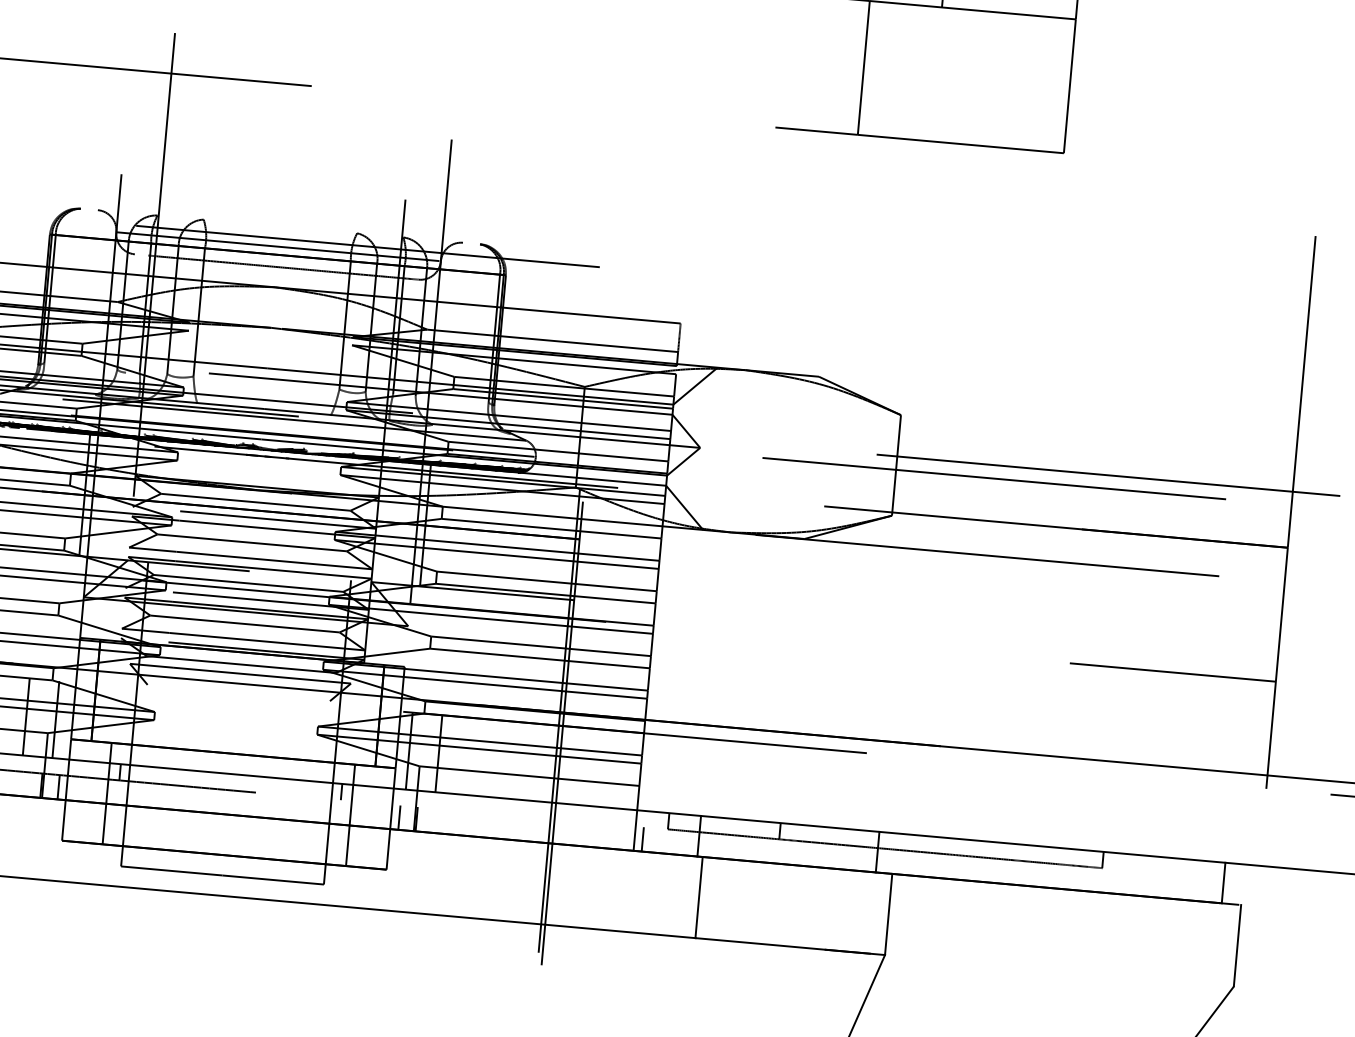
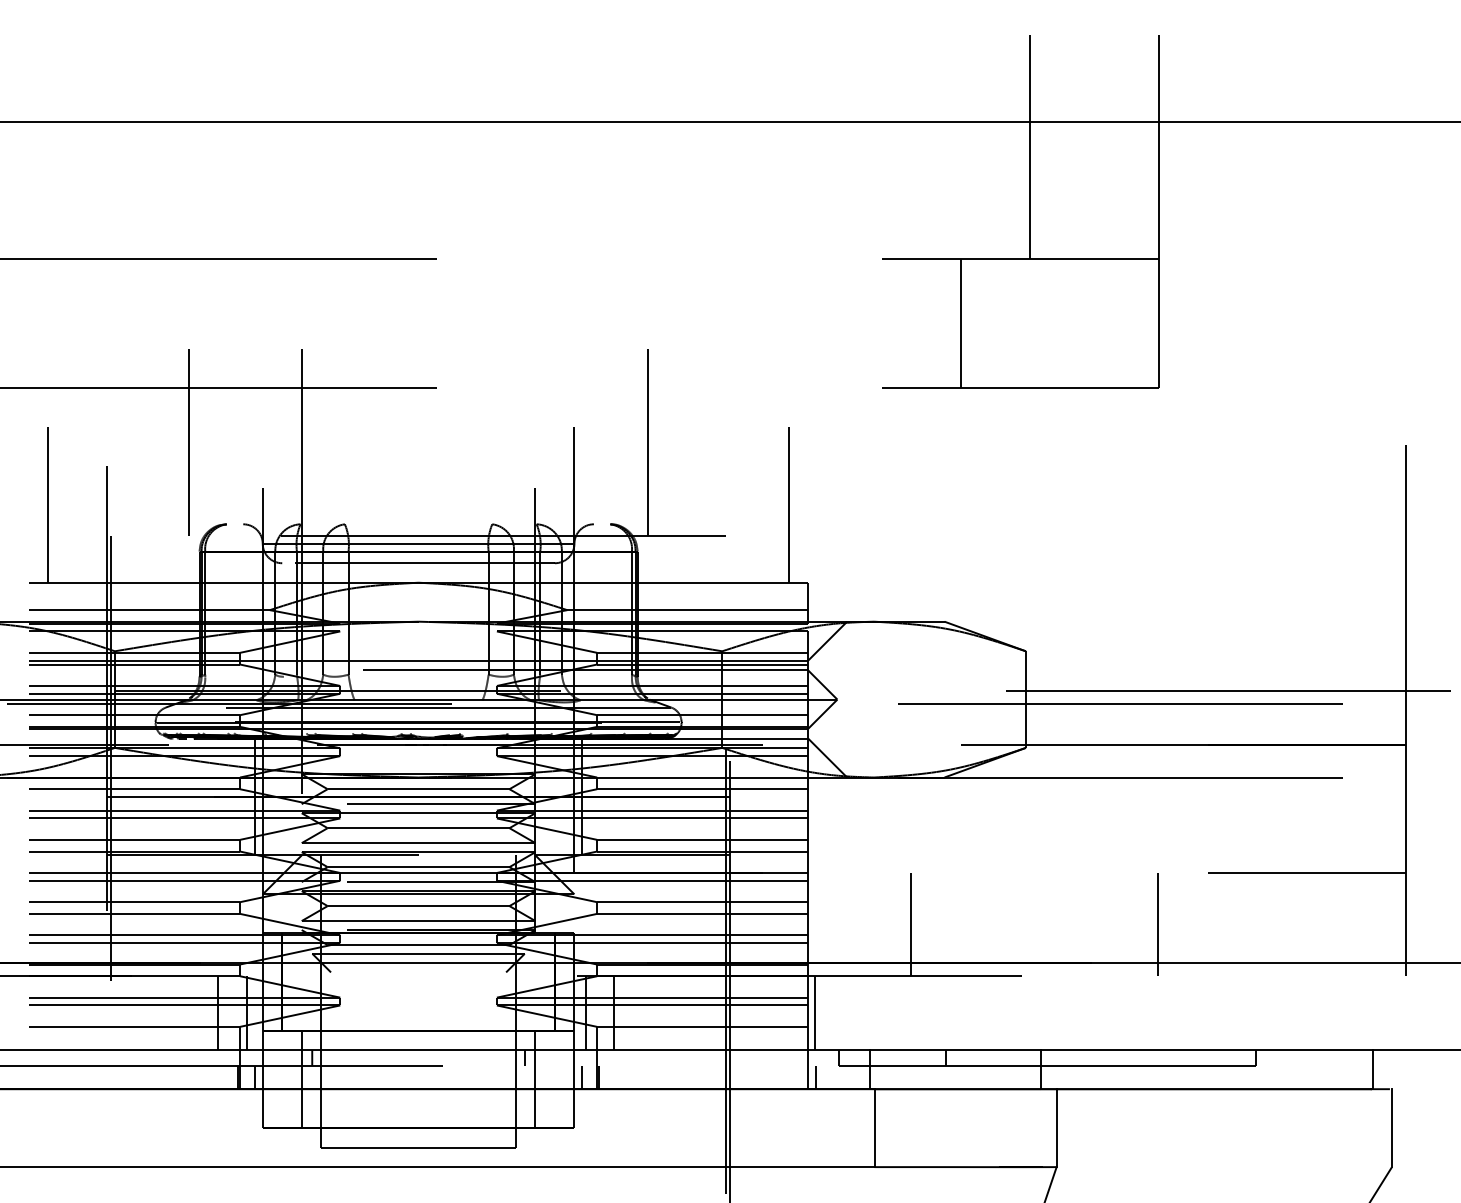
line: (48, 118) -> (188, 441), added
line: (527, 161) -> (648, 441), added
line: (667, 240) -> (788, 504), added
line: (756, 688) -> (911, 924), added
line: (1013, 711) -> (1158, 924), added
line: (648, 772) -> (815, 1013), added

